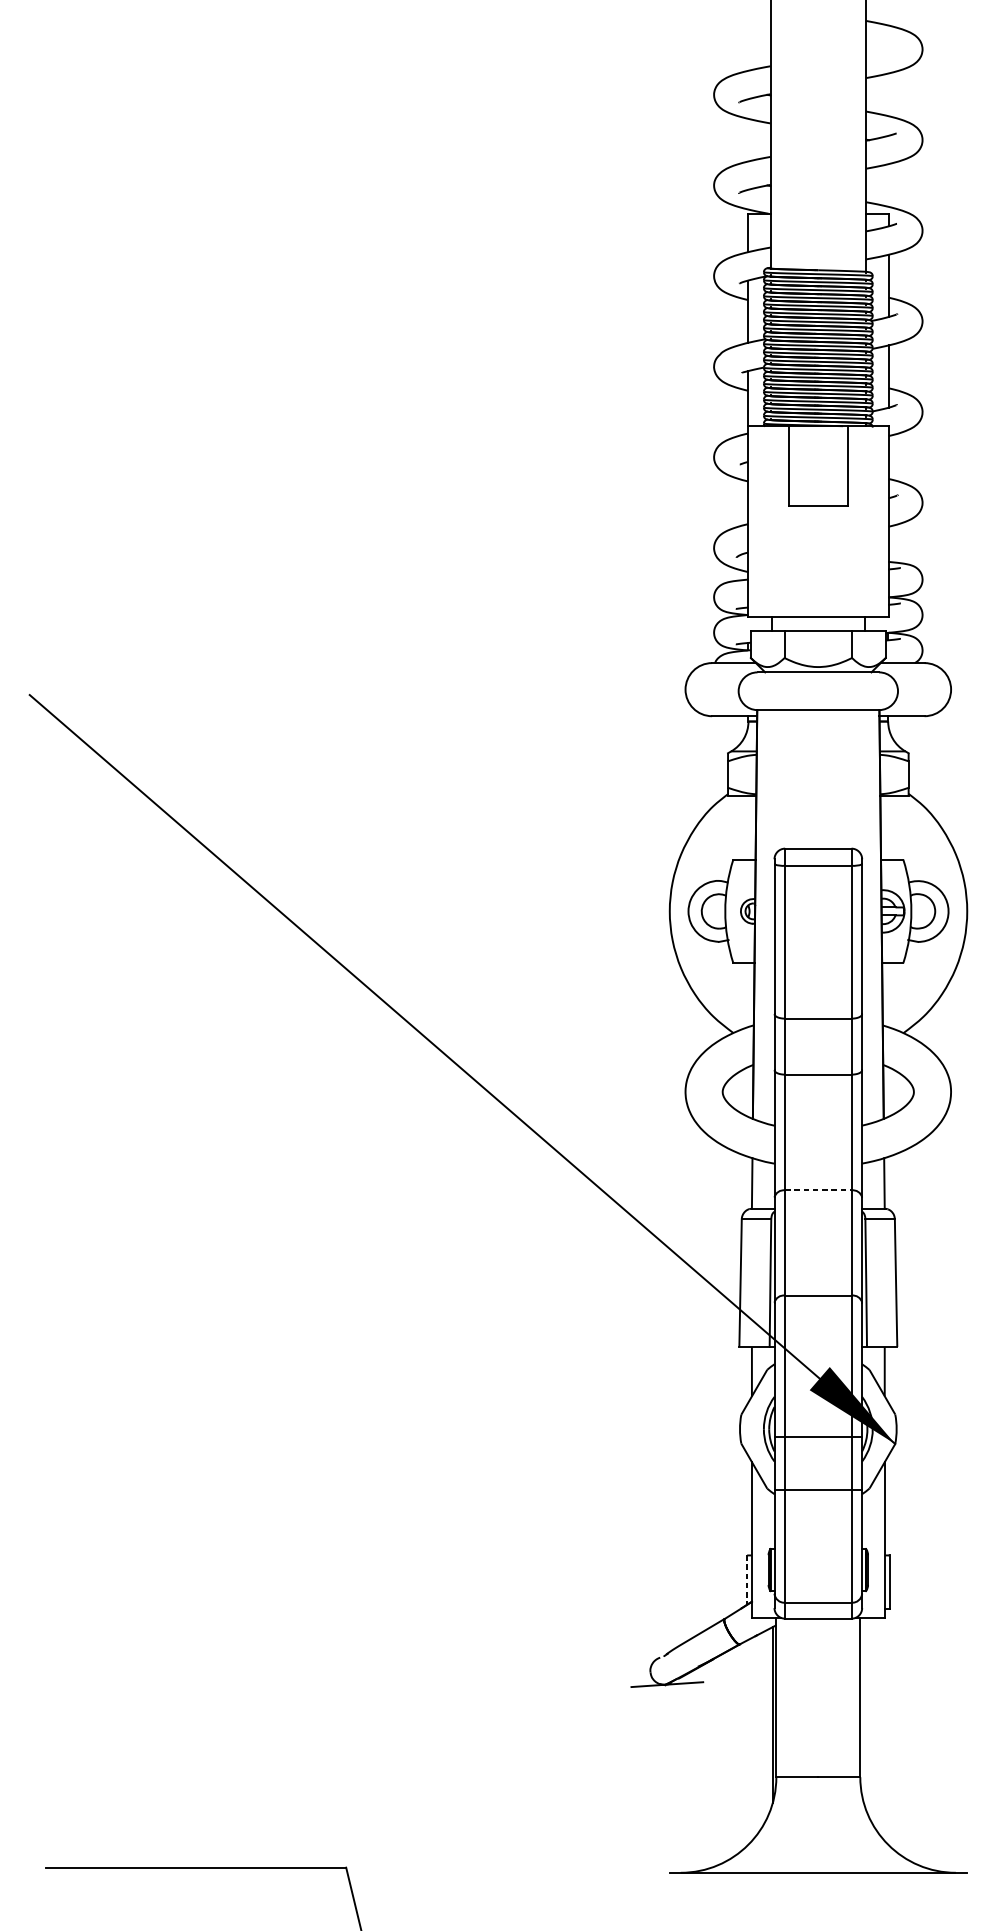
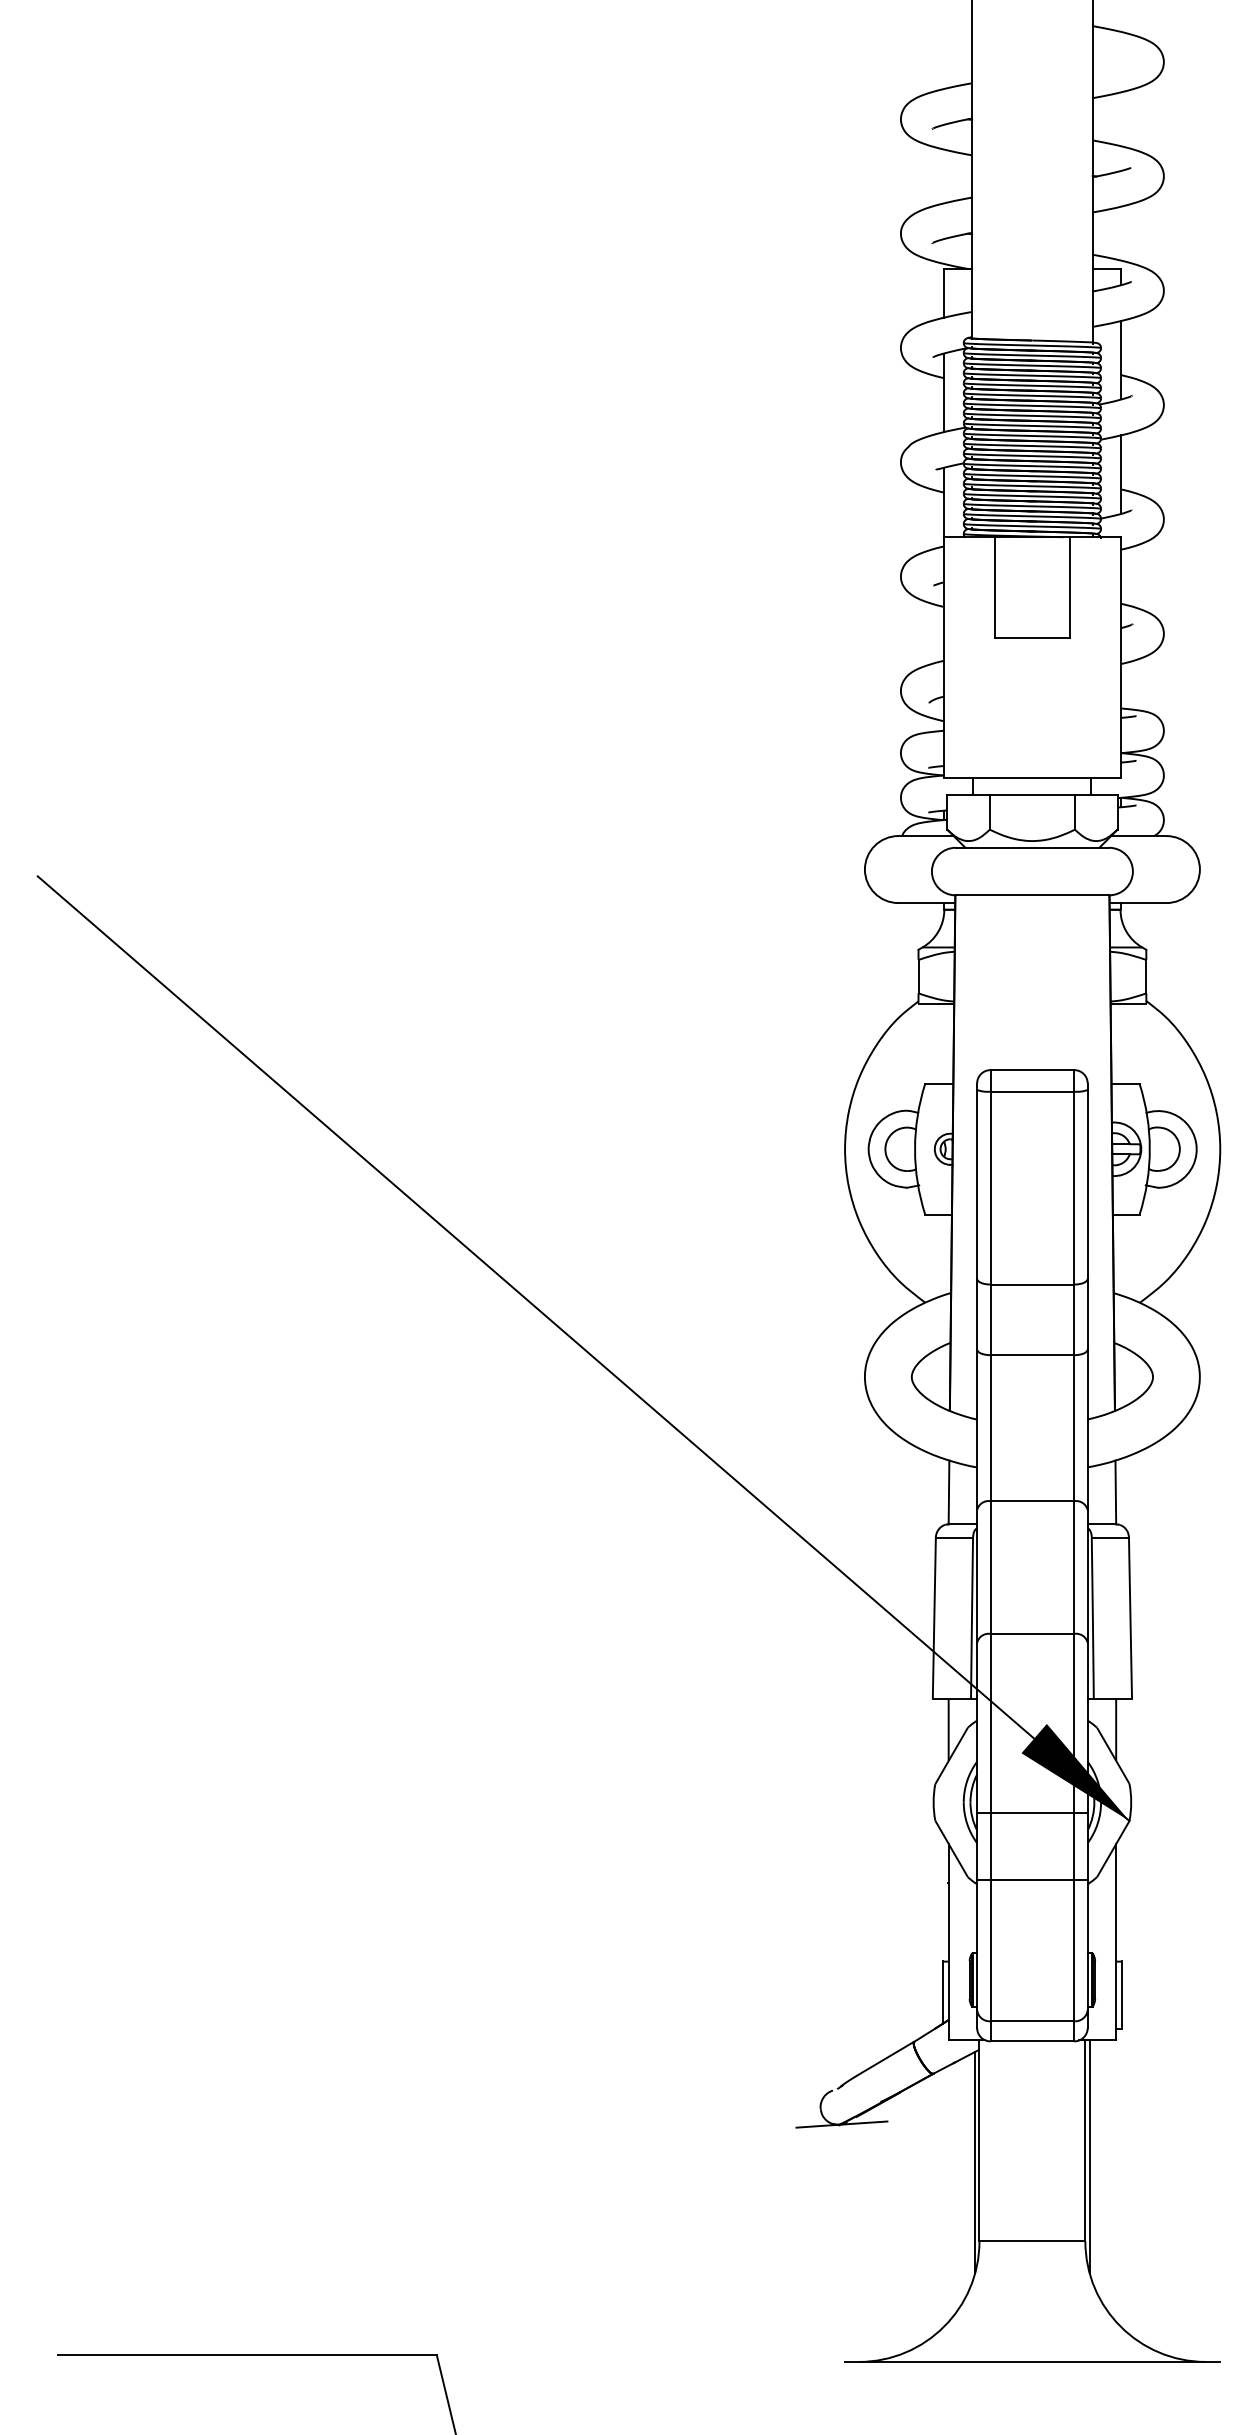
line: (818, 1190) -> (1032, 1501), dashed -> solid
line: (747, 1580) -> (942, 1993), dashed -> solid
line: (863, 1709) -> (1089, 2156), added

